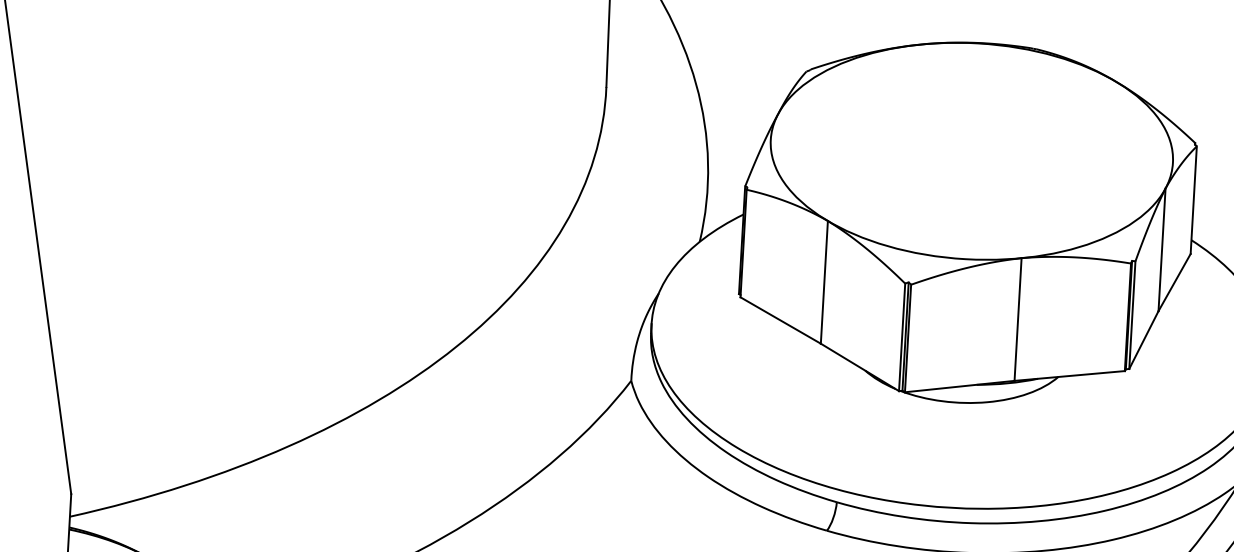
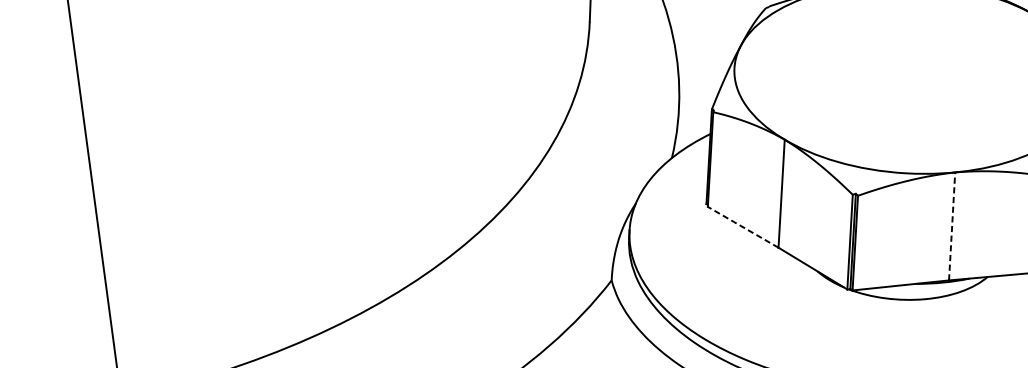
line: (1018, 319) -> (952, 226), solid -> dashed
line: (780, 320) -> (743, 227), solid -> dashed

